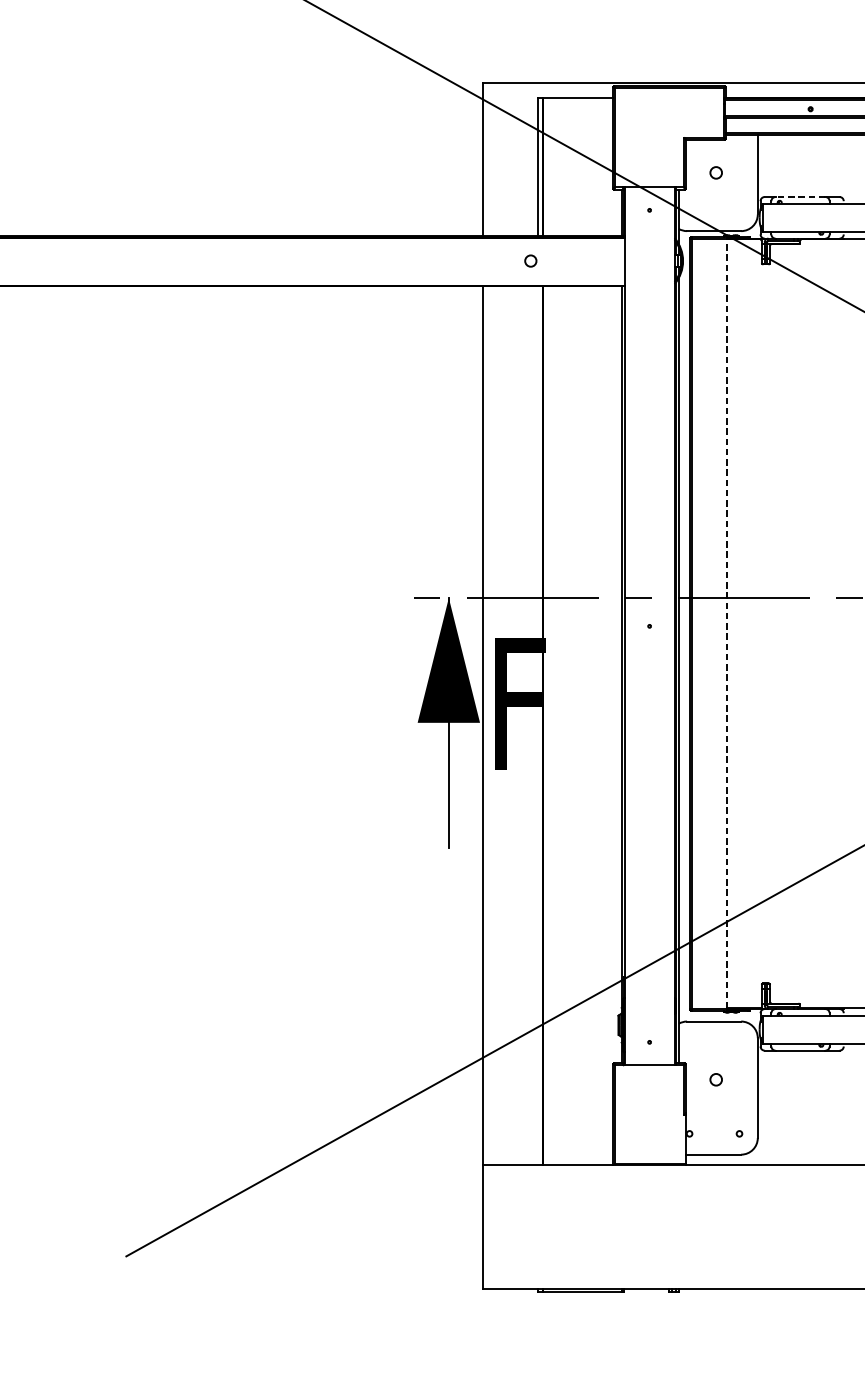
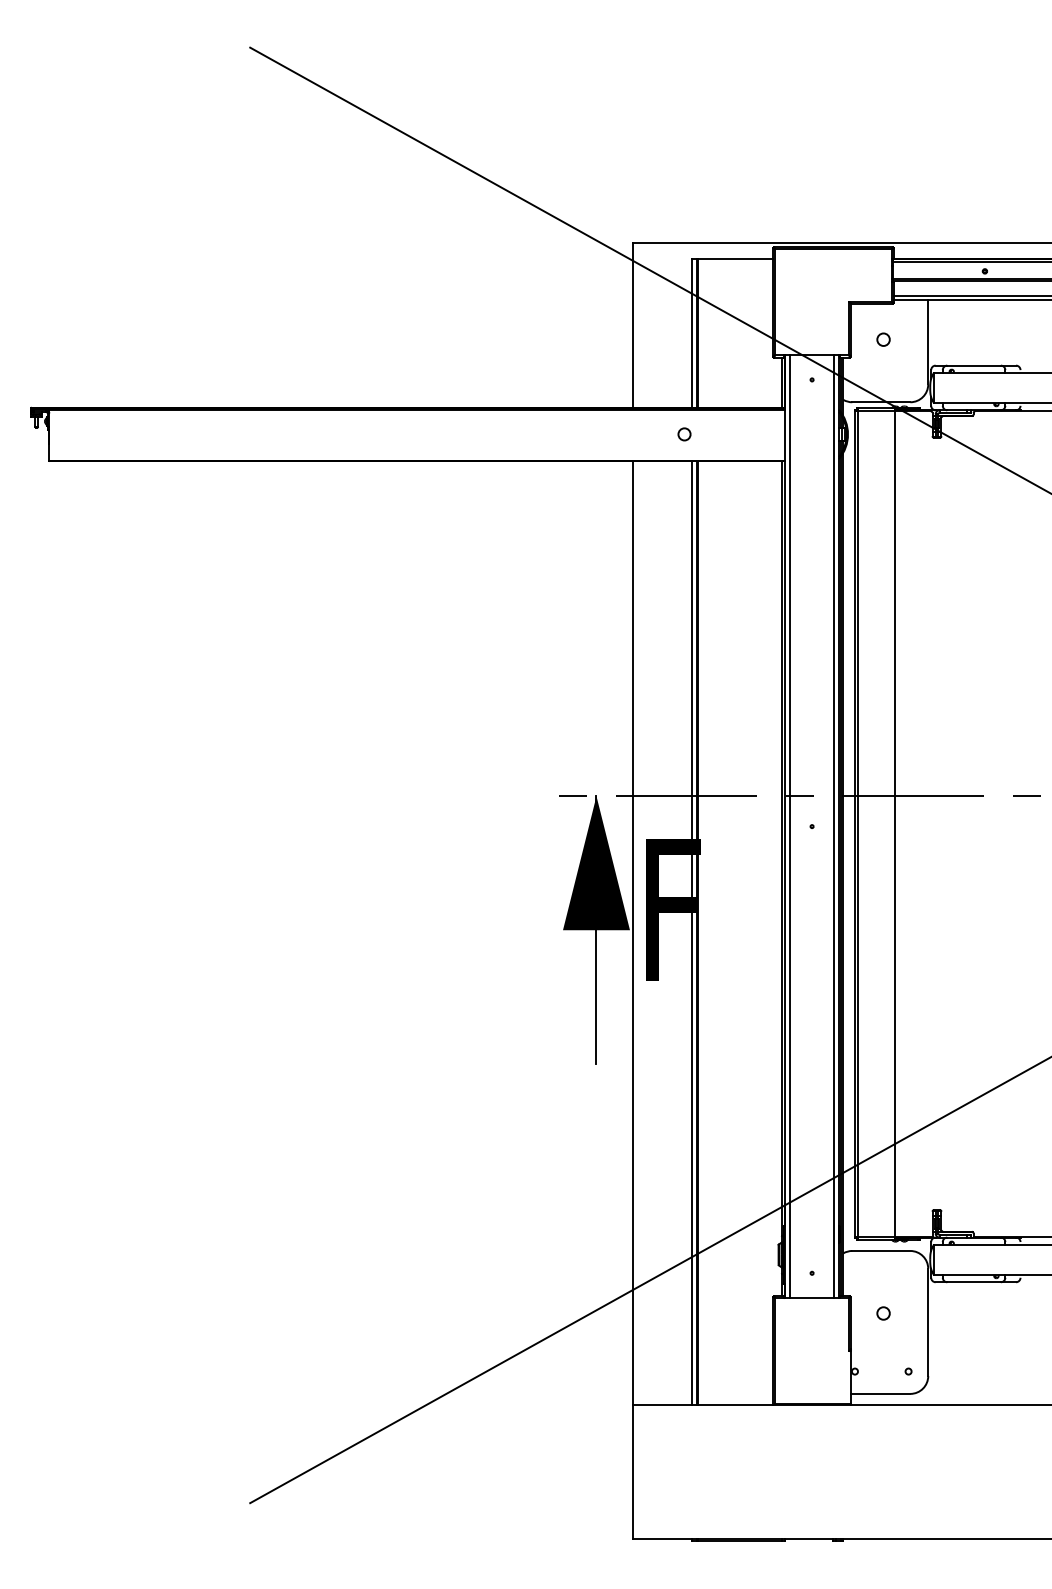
line: (800, 196) -> (974, 365), dashed -> solid
line: (727, 623) -> (895, 823), dashed -> solid
line: (628, 626) -> (789, 826), added
line: (670, 626) -> (834, 826), added
line: (538, 724) -> (692, 932), added

